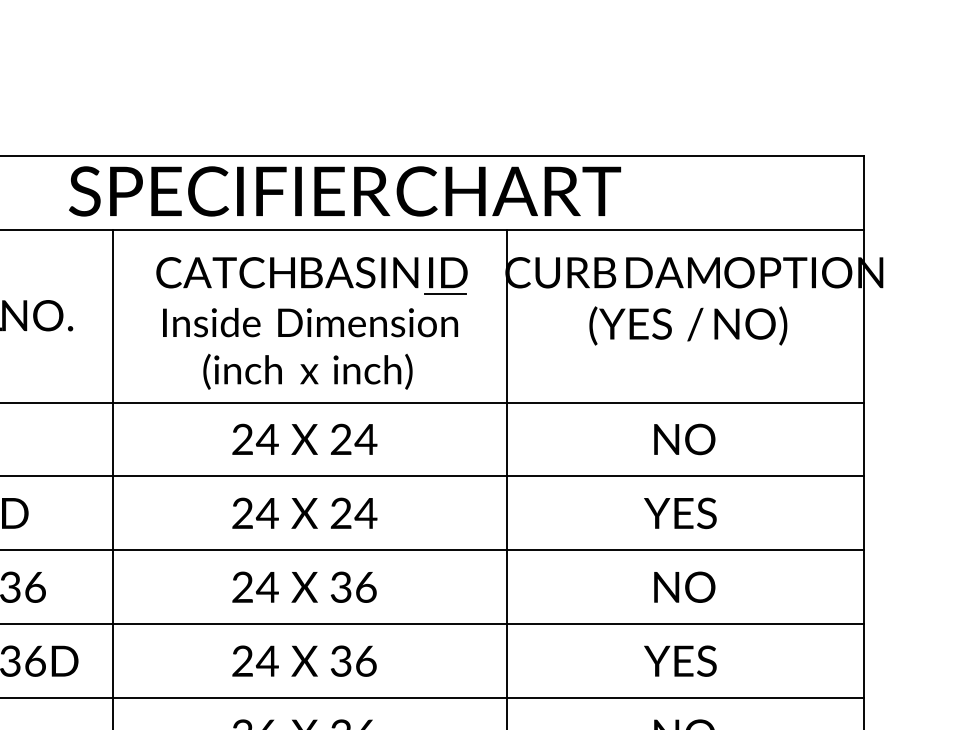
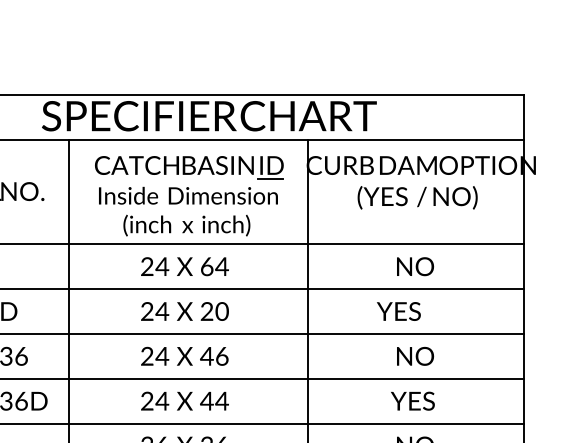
text: (340, 439) -> (206, 266), 24 -> 64
text: (365, 513) -> (221, 311), 24 -> 20
text: (679, 513) -> (398, 311), moved
text: (340, 585) -> (206, 355), 36 -> 46
text: (353, 660) -> (214, 400), 36 -> 44

